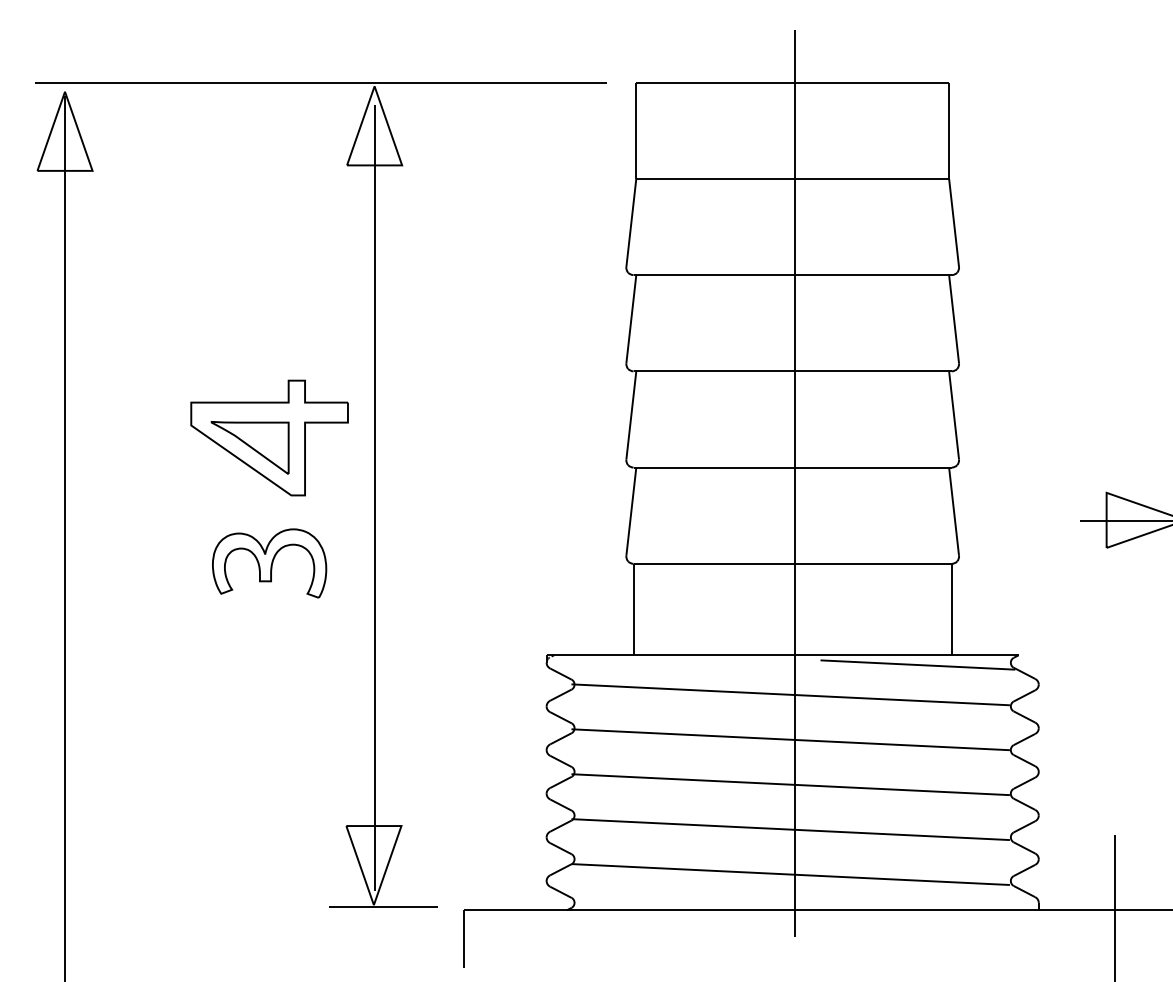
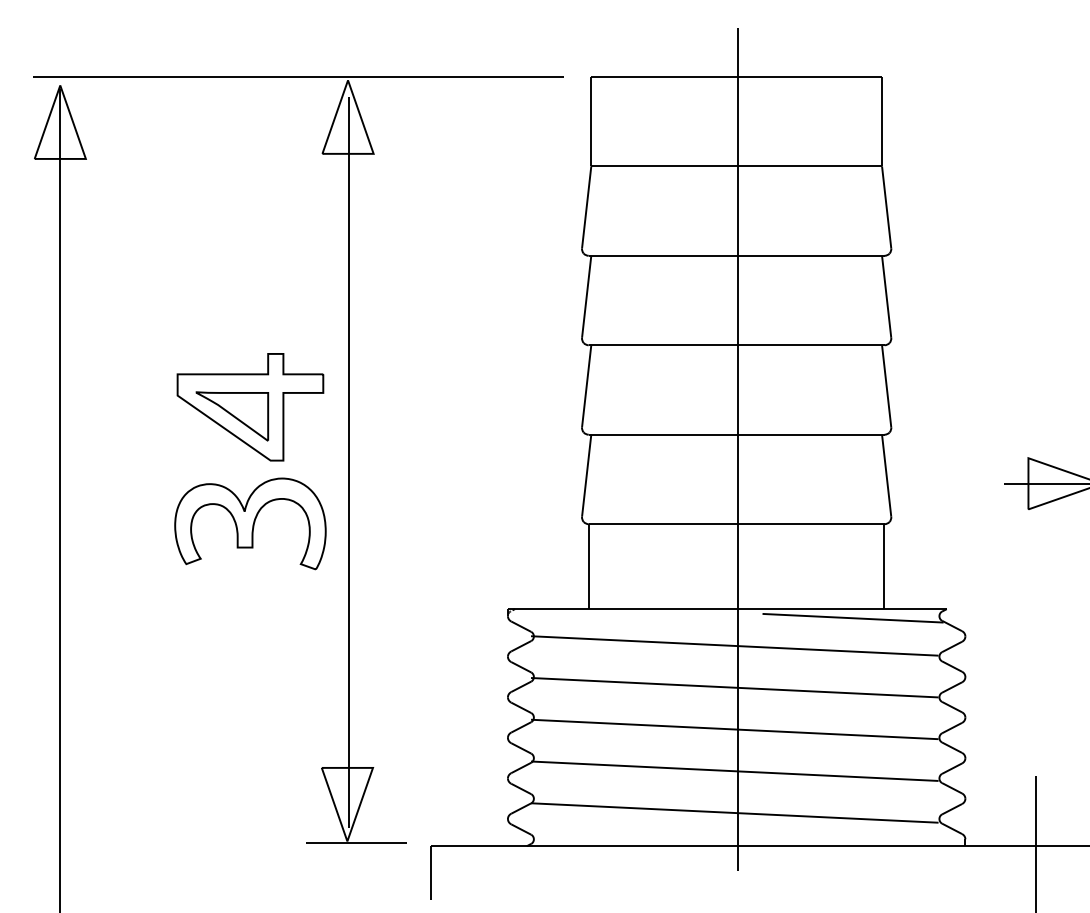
part: (269, 563) -> (250, 523), size x1.43

